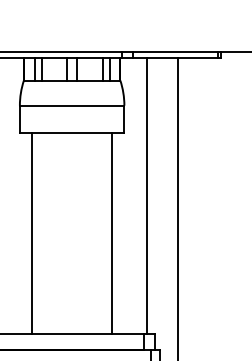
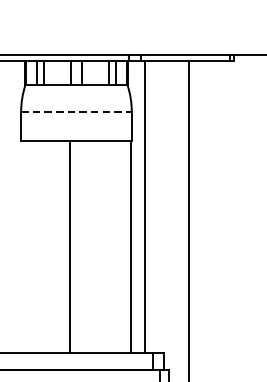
line: (72, 105) -> (76, 111), solid -> dashed
line: (147, 195) -> (144, 206), moved
line: (31, 232) -> (69, 246), moved
line: (112, 232) -> (130, 246), moved

